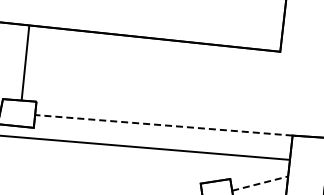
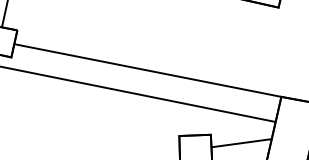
line: (163, 125) -> (147, 70), dashed -> solid
line: (260, 183) -> (241, 143), dashed -> solid

